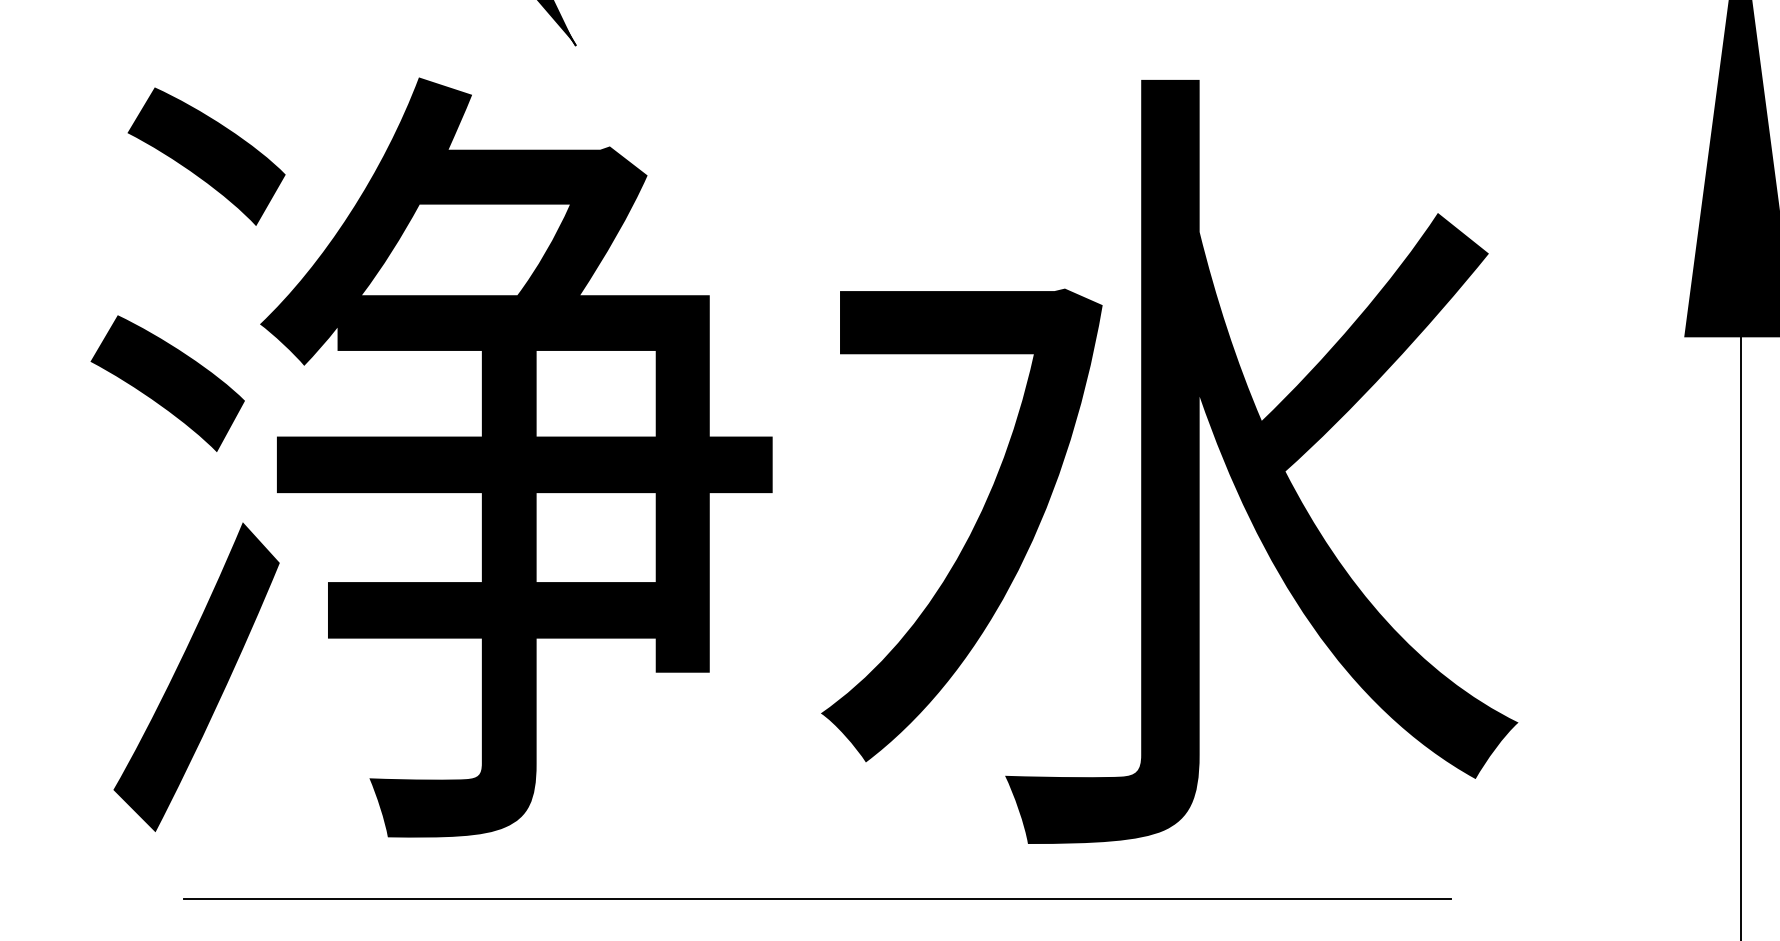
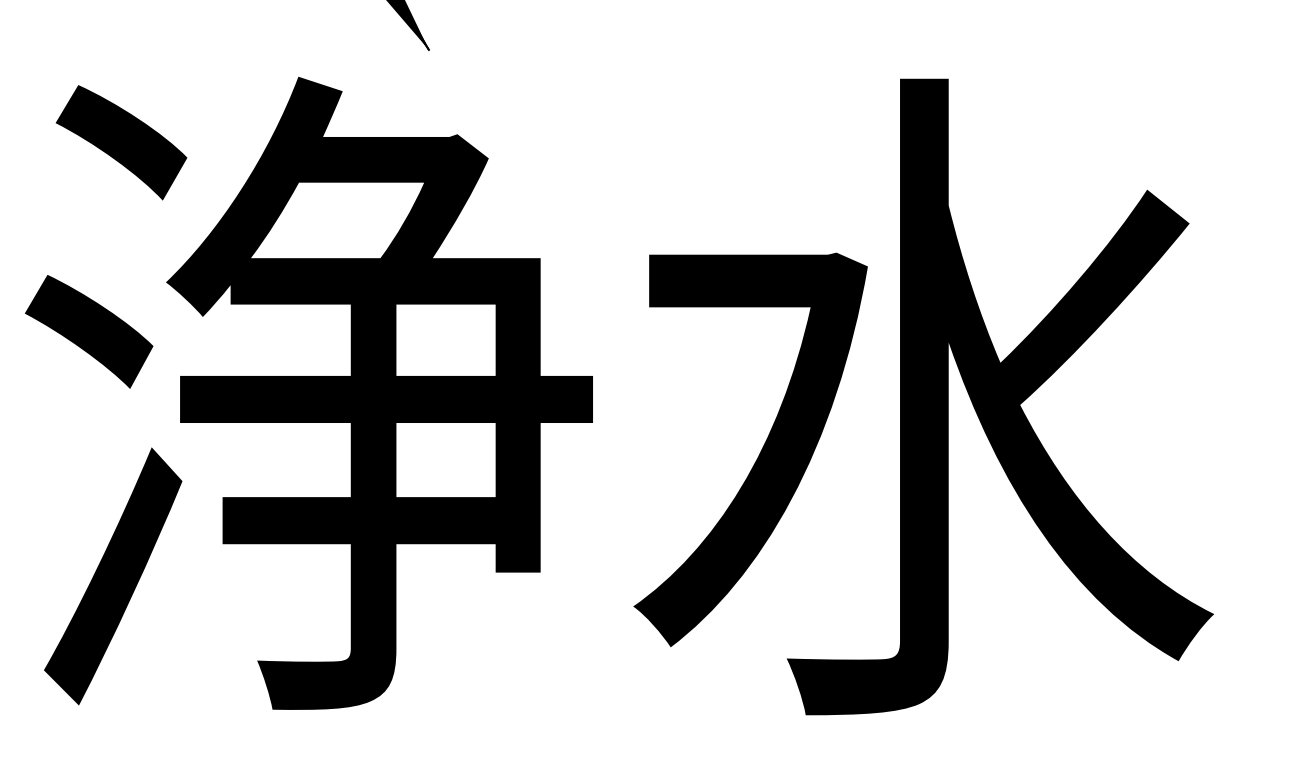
line: (817, 898) -> (630, 760), removed

